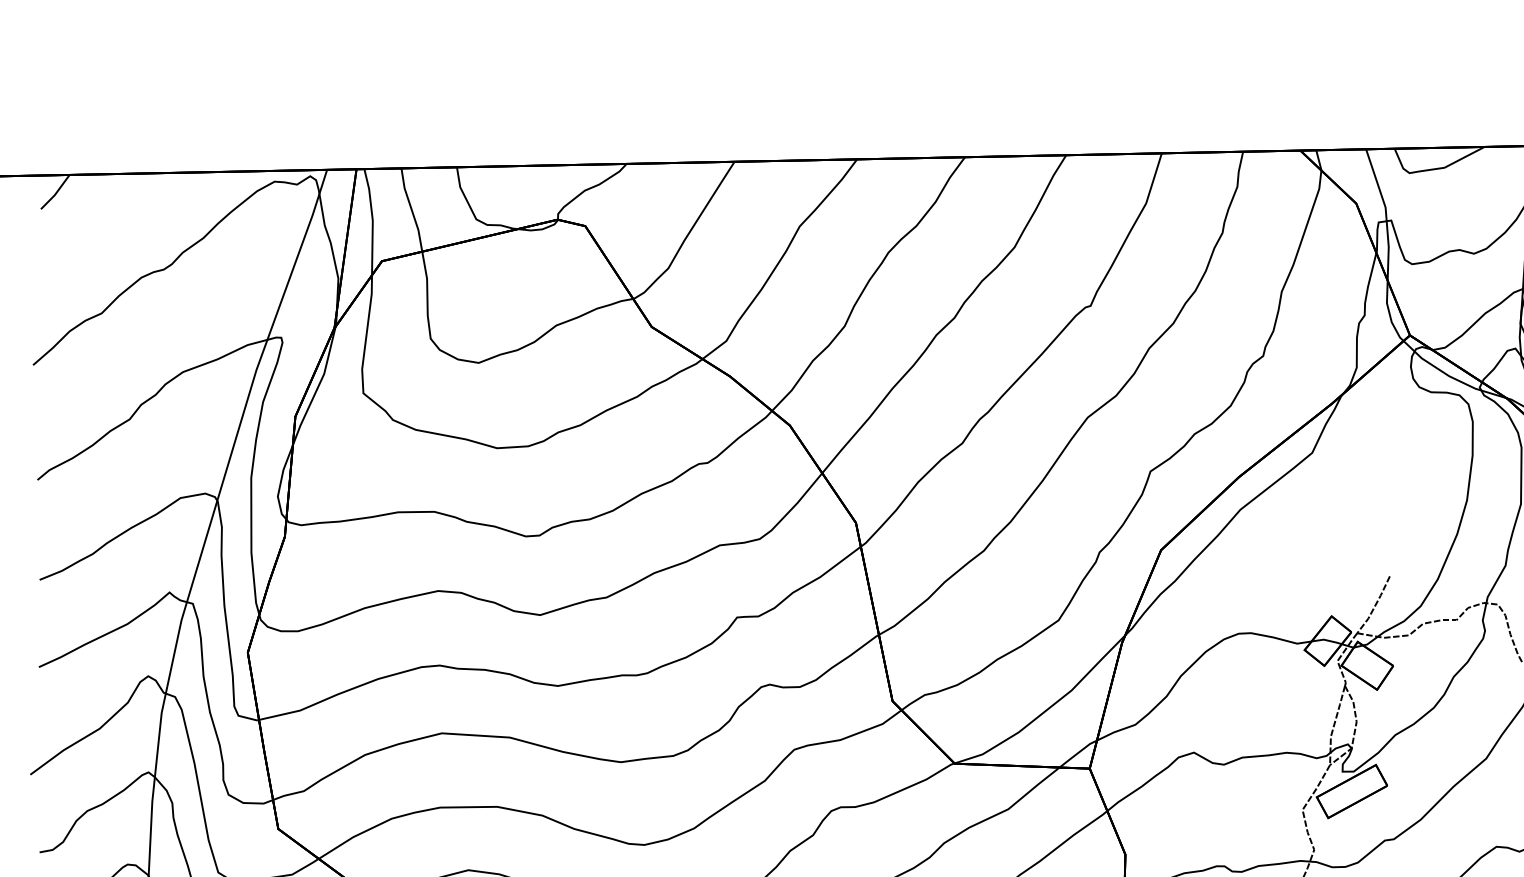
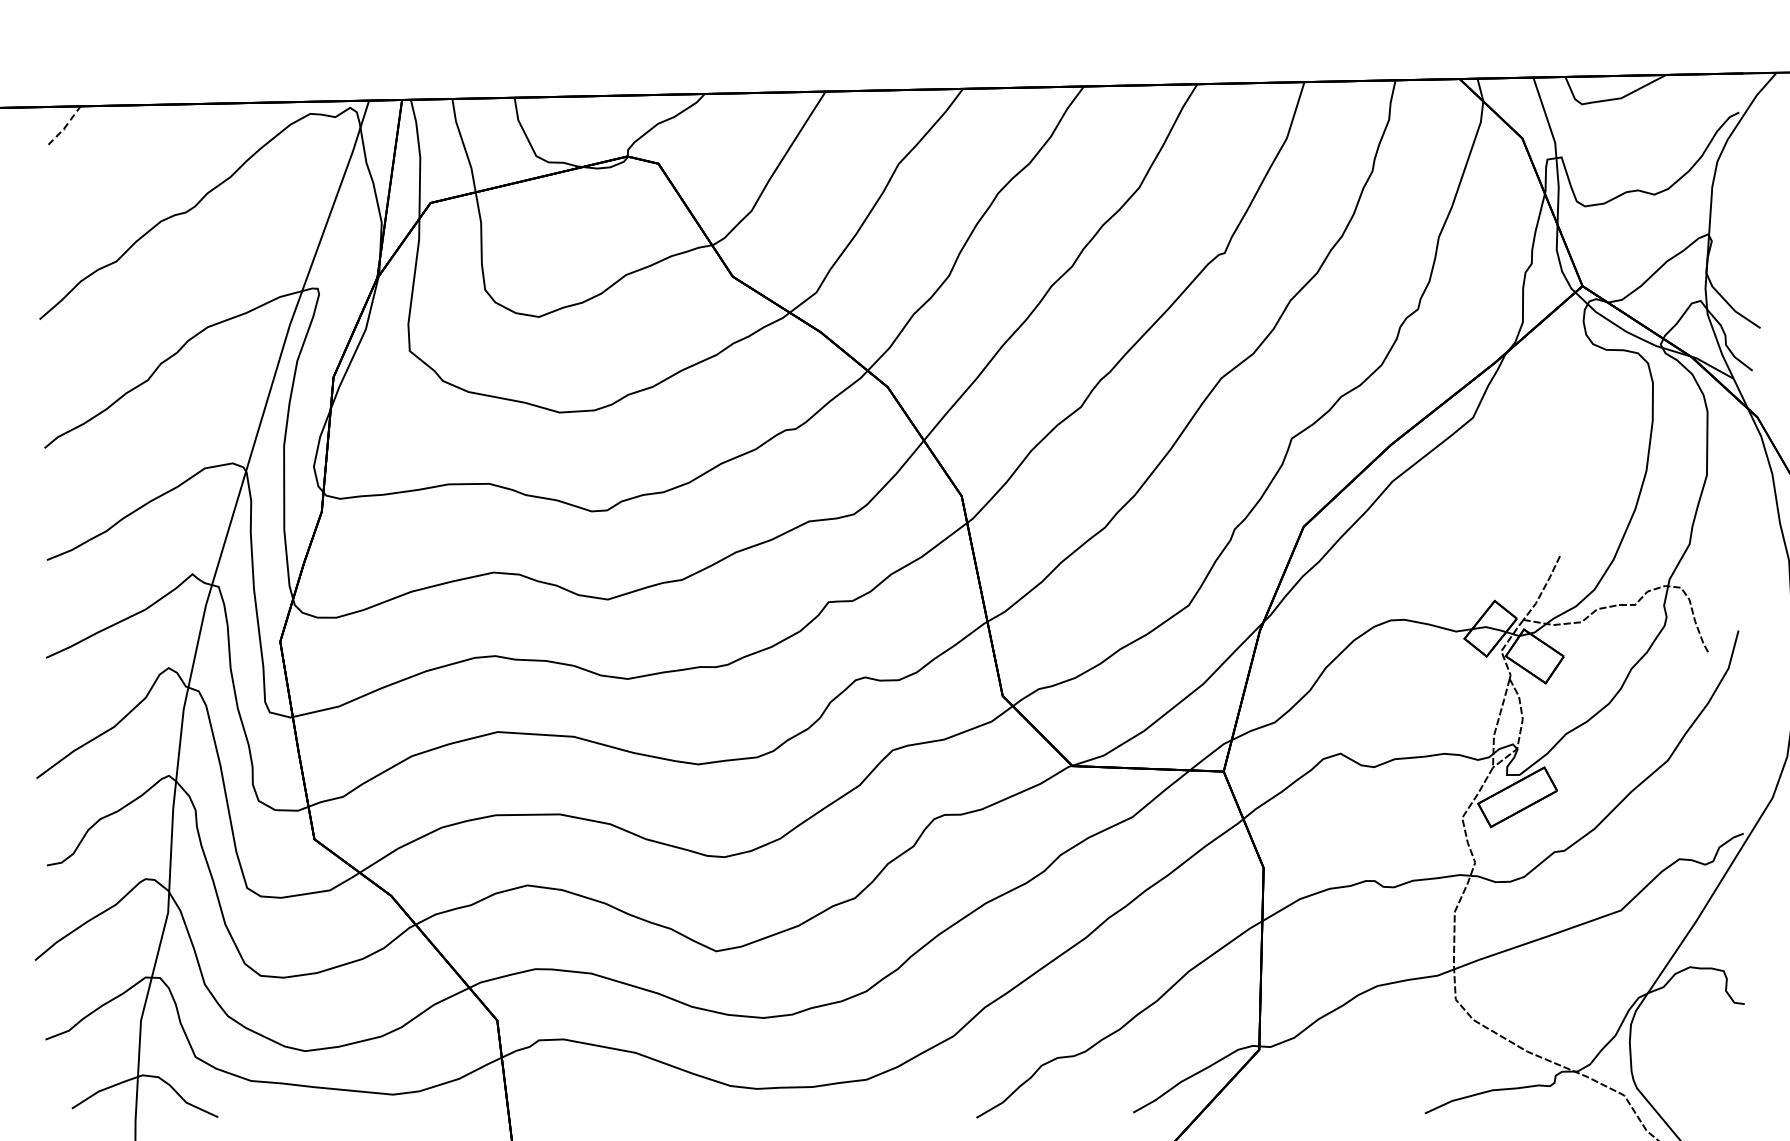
line: (56, 192) -> (65, 126), solid -> dashed

